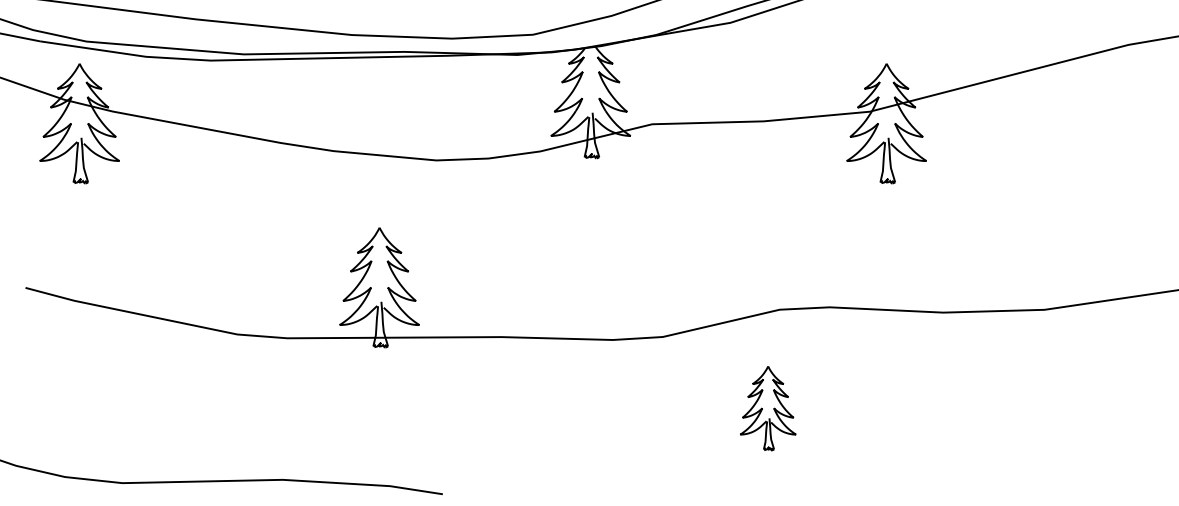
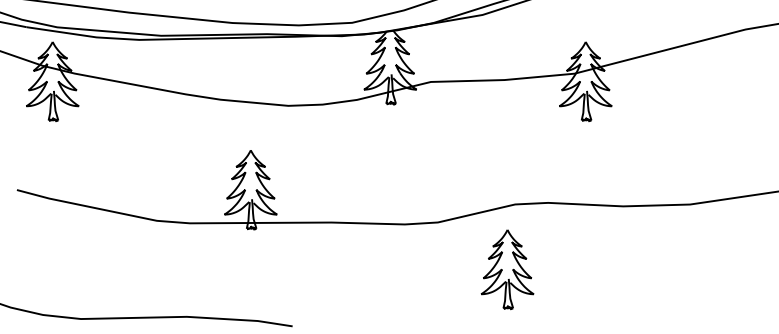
part: (768, 408) -> (507, 269), size x1.43

